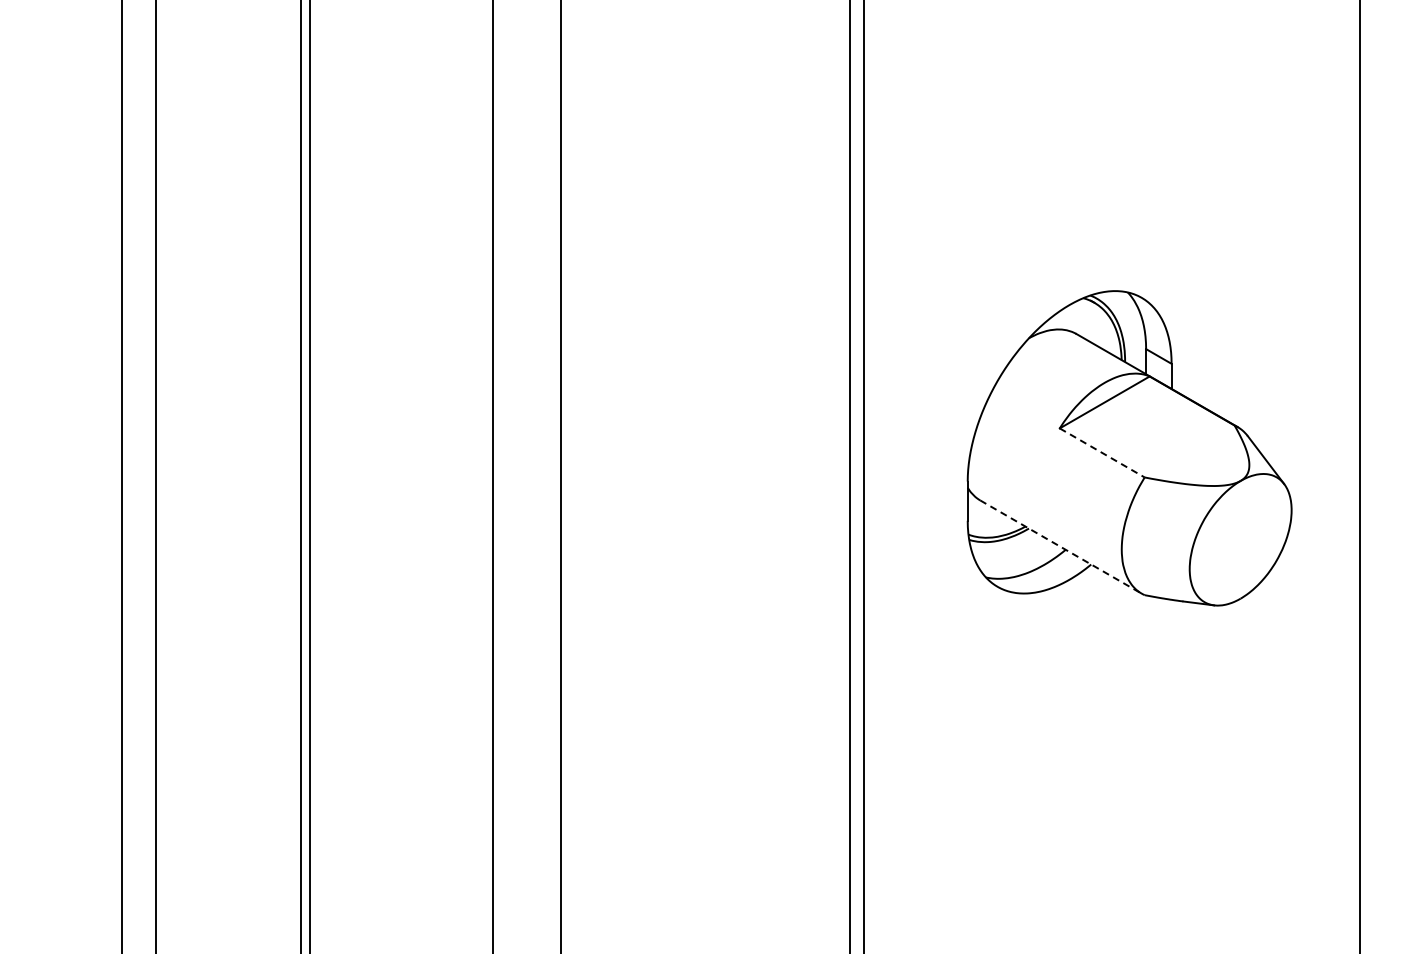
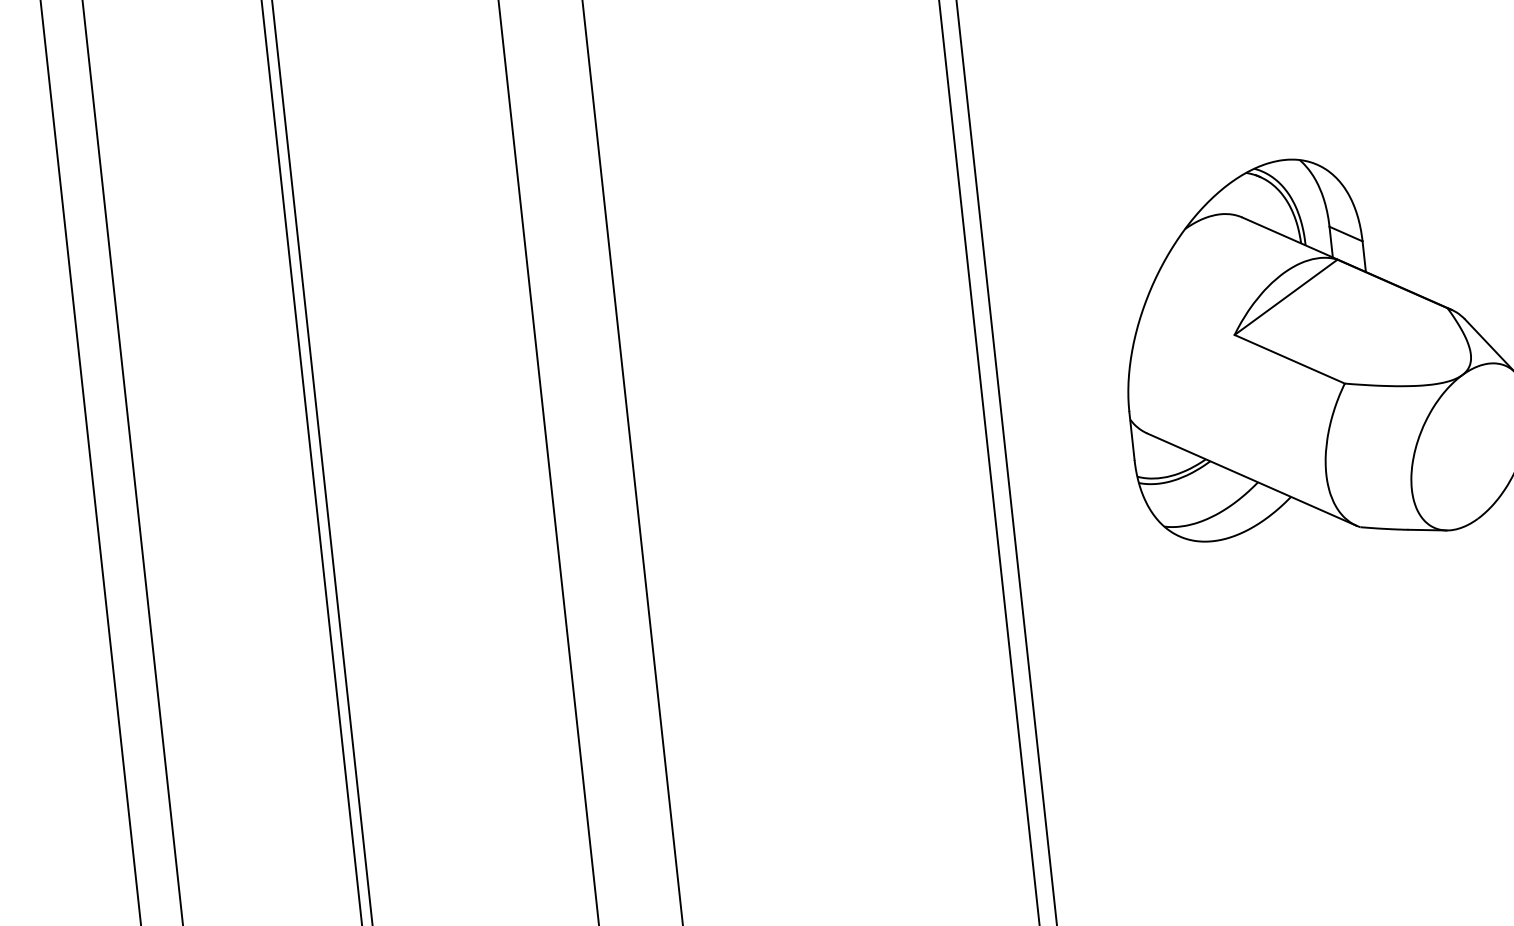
line: (1102, 453) -> (1290, 359), dashed -> solid
line: (1061, 547) -> (1252, 480), dashed -> solid

